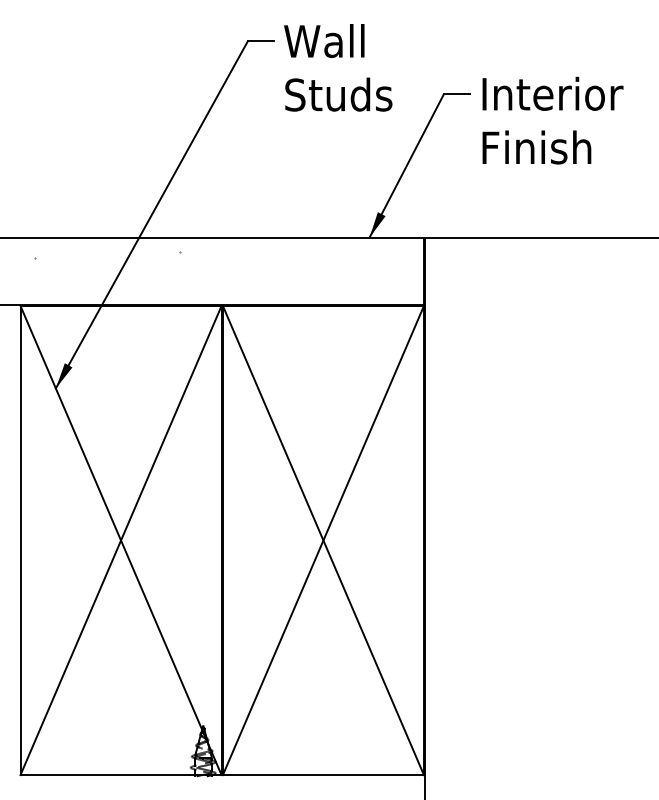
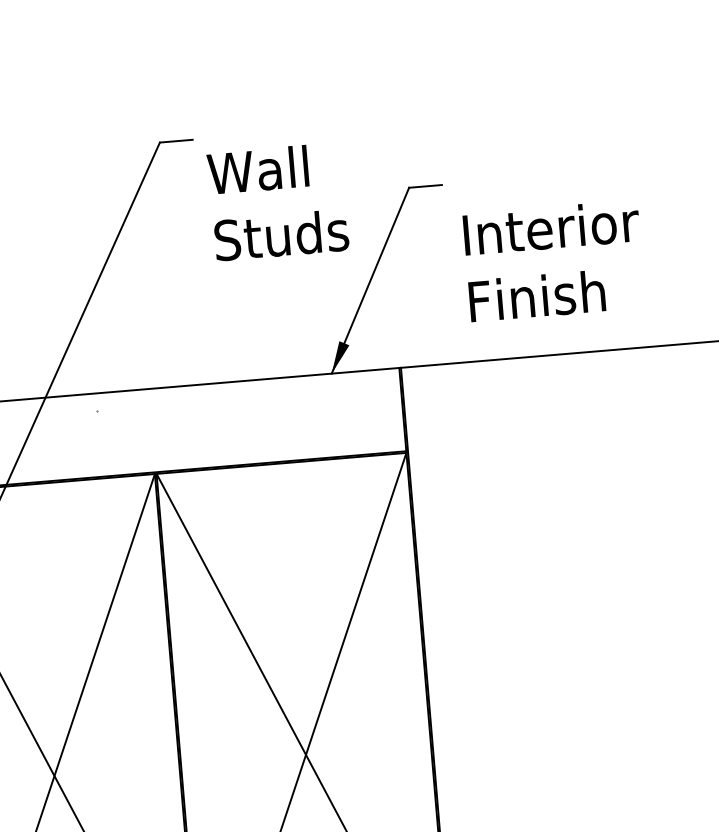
text: (338, 67) -> (278, 201), moved
text: (552, 120) -> (553, 261), moved

